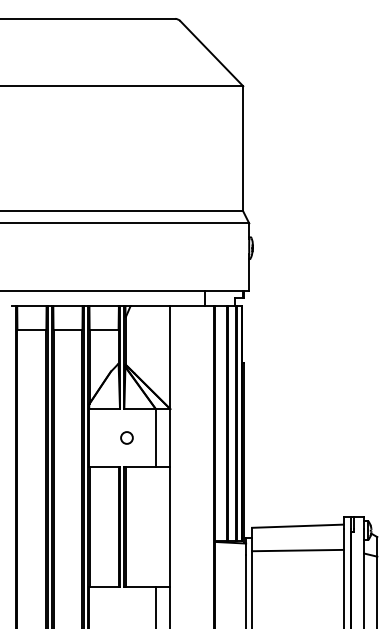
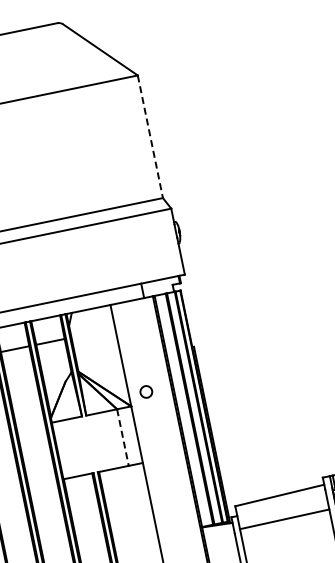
line: (243, 148) -> (150, 136), solid -> dashed
circle: (126, 437) -> (145, 391), moved
line: (155, 437) -> (122, 437), solid -> dashed

